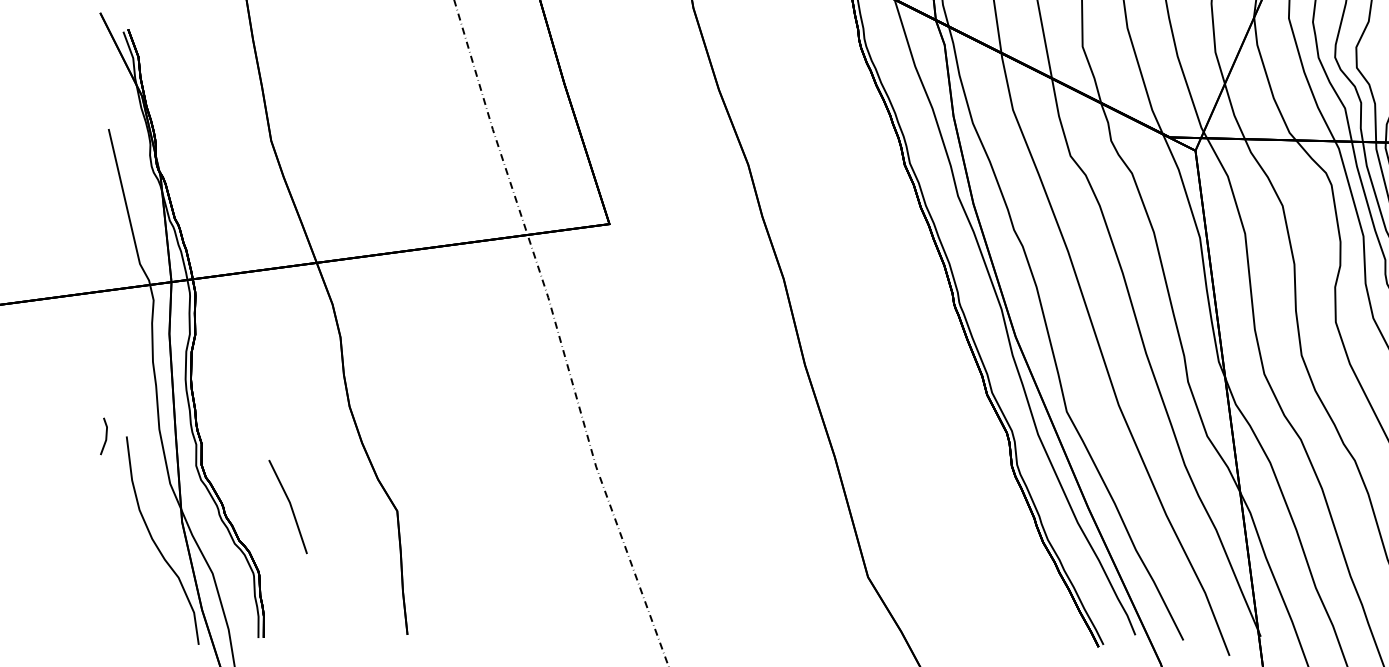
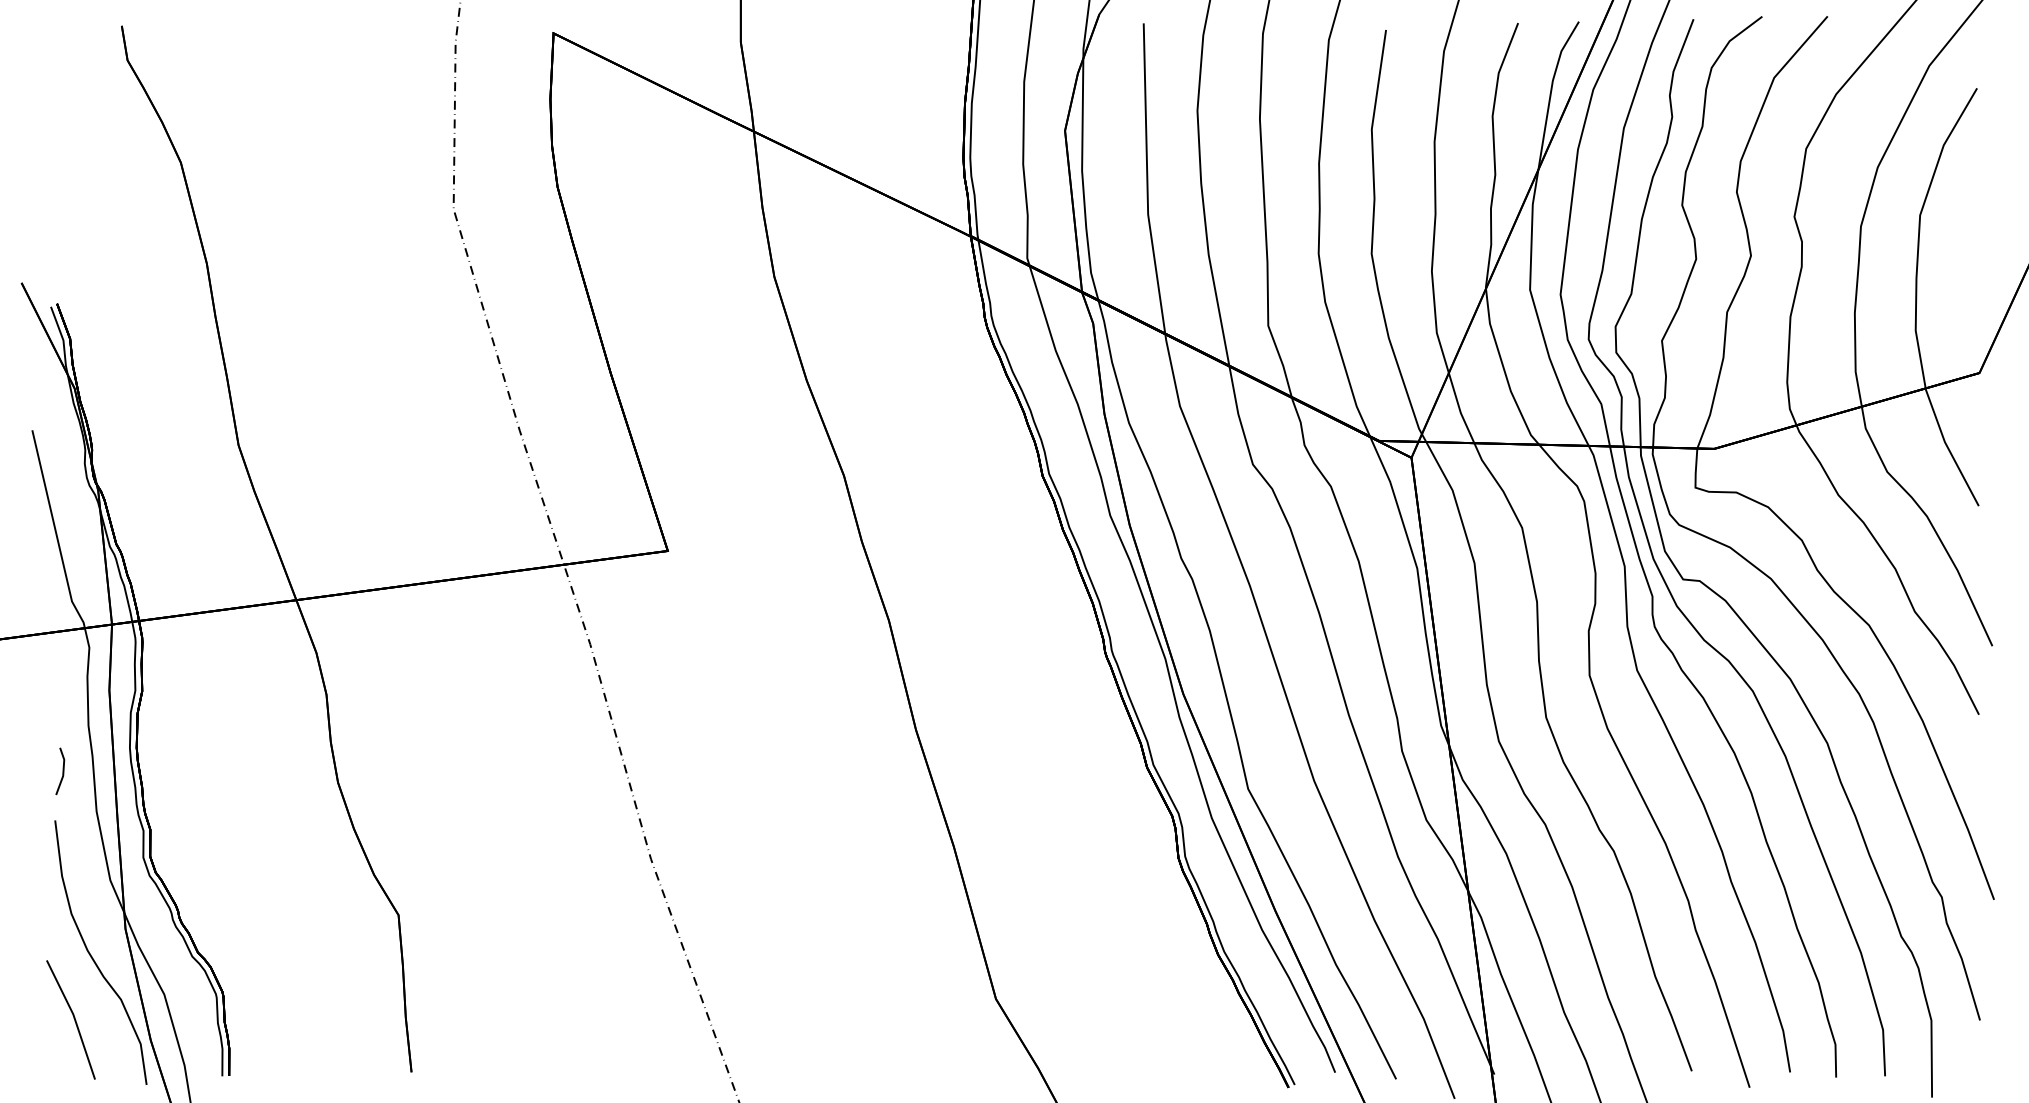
line: (105, 436) -> (62, 771), moved
line: (290, 505) -> (73, 1018), moved

